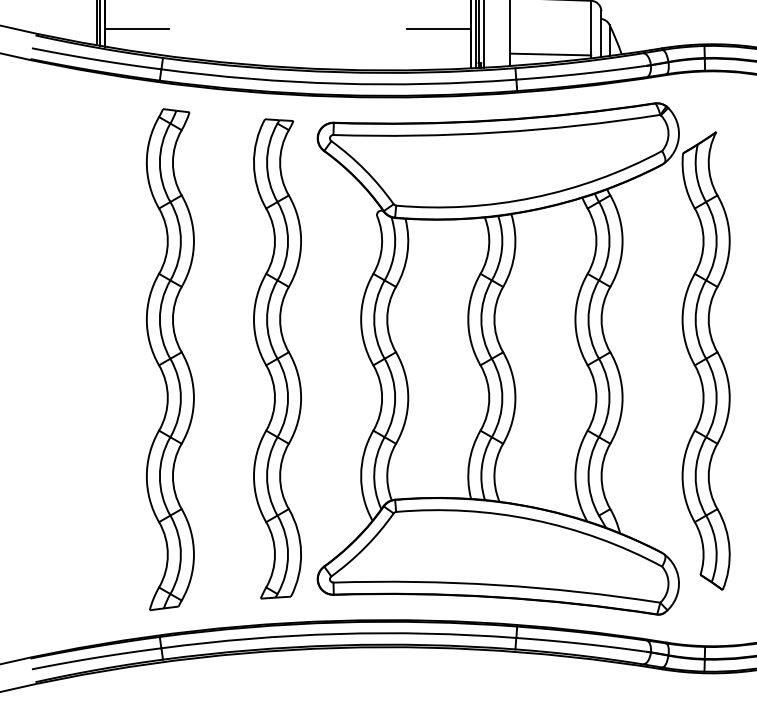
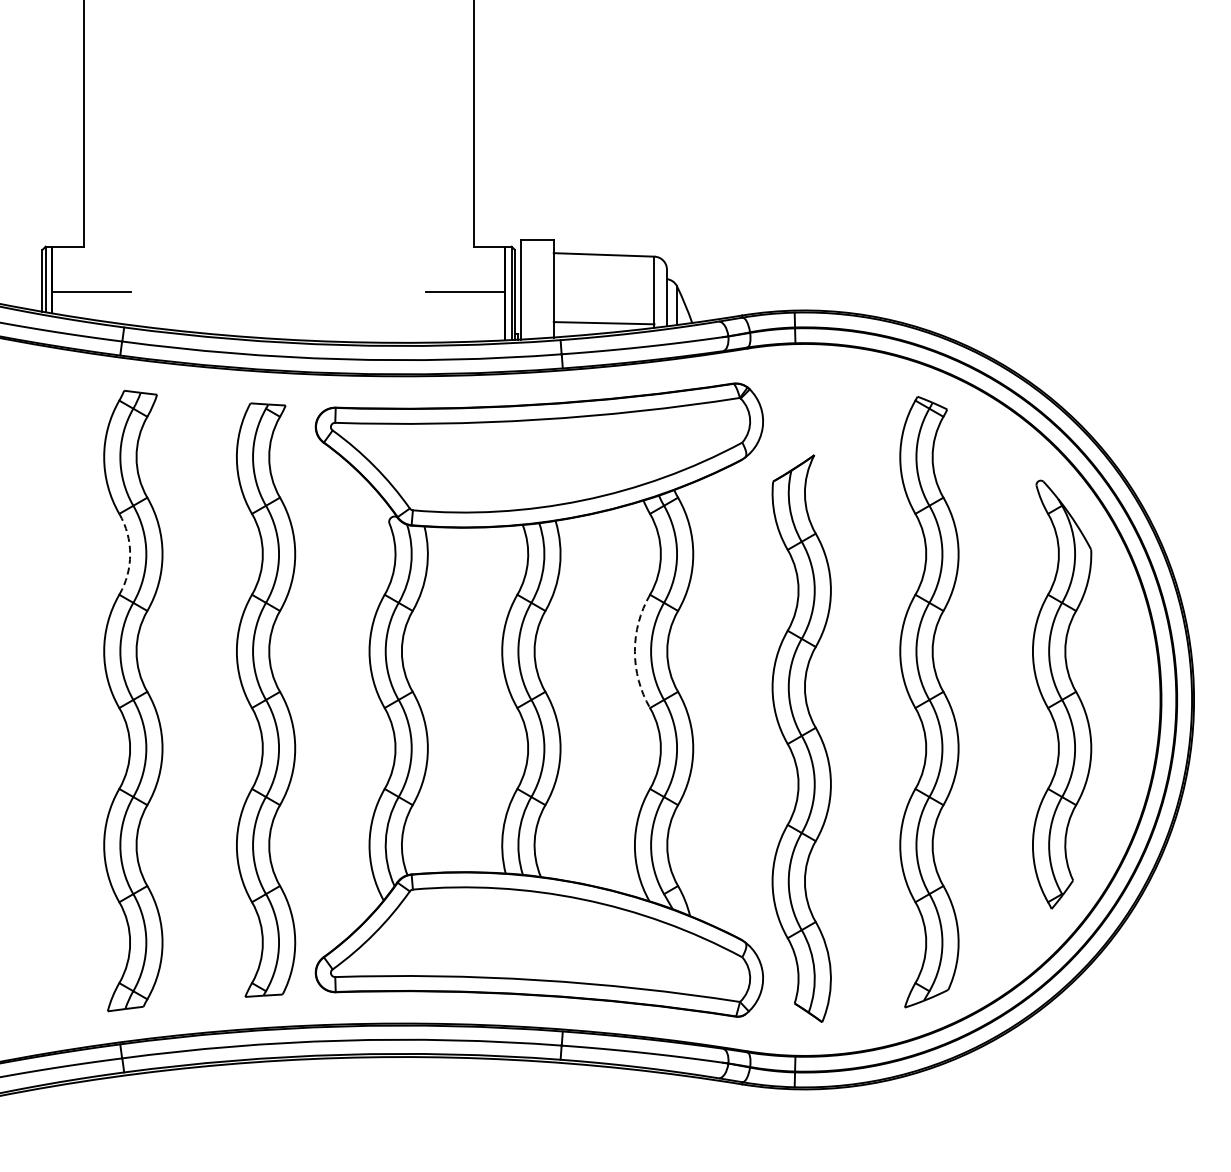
arc: (168, 241) -> (130, 554), solid -> dashed
arc: (575, 319) -> (634, 651), solid -> dashed
part: (705, 360) -> (801, 738), moved

